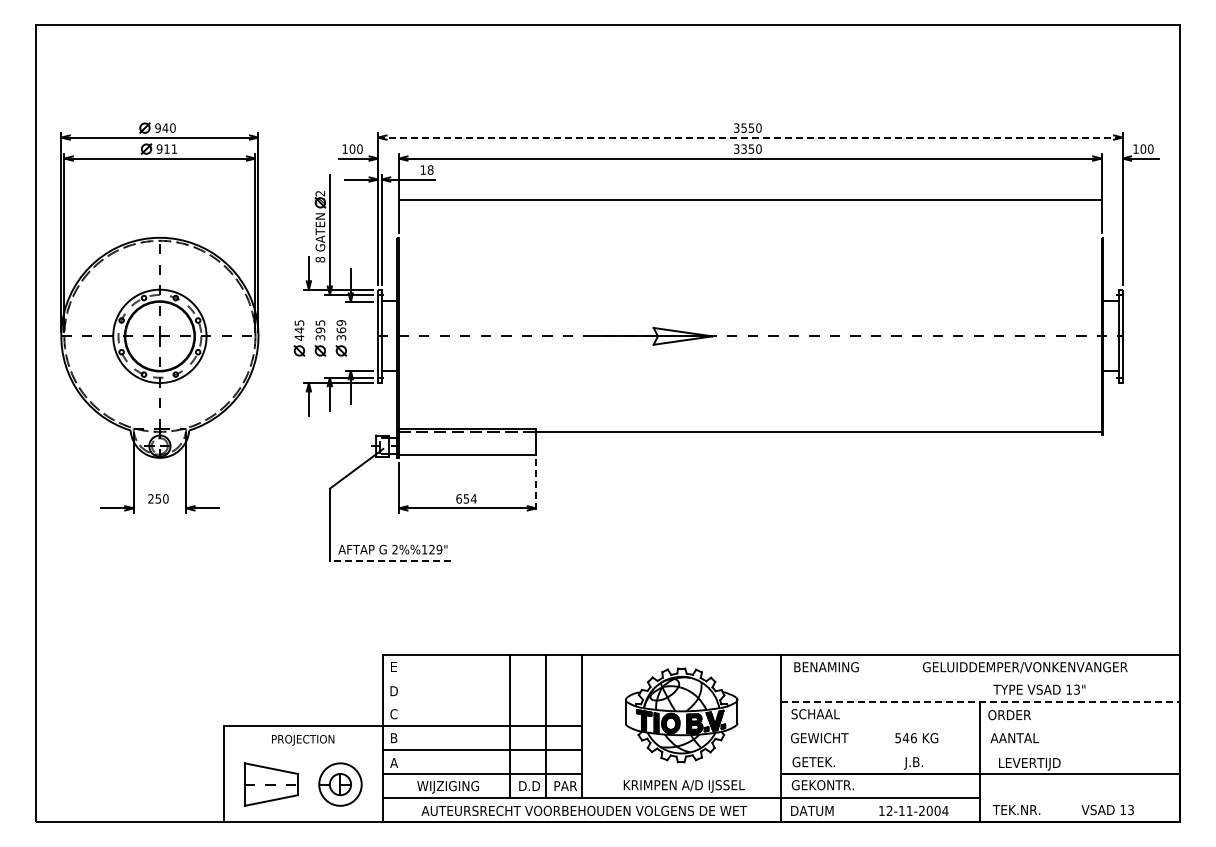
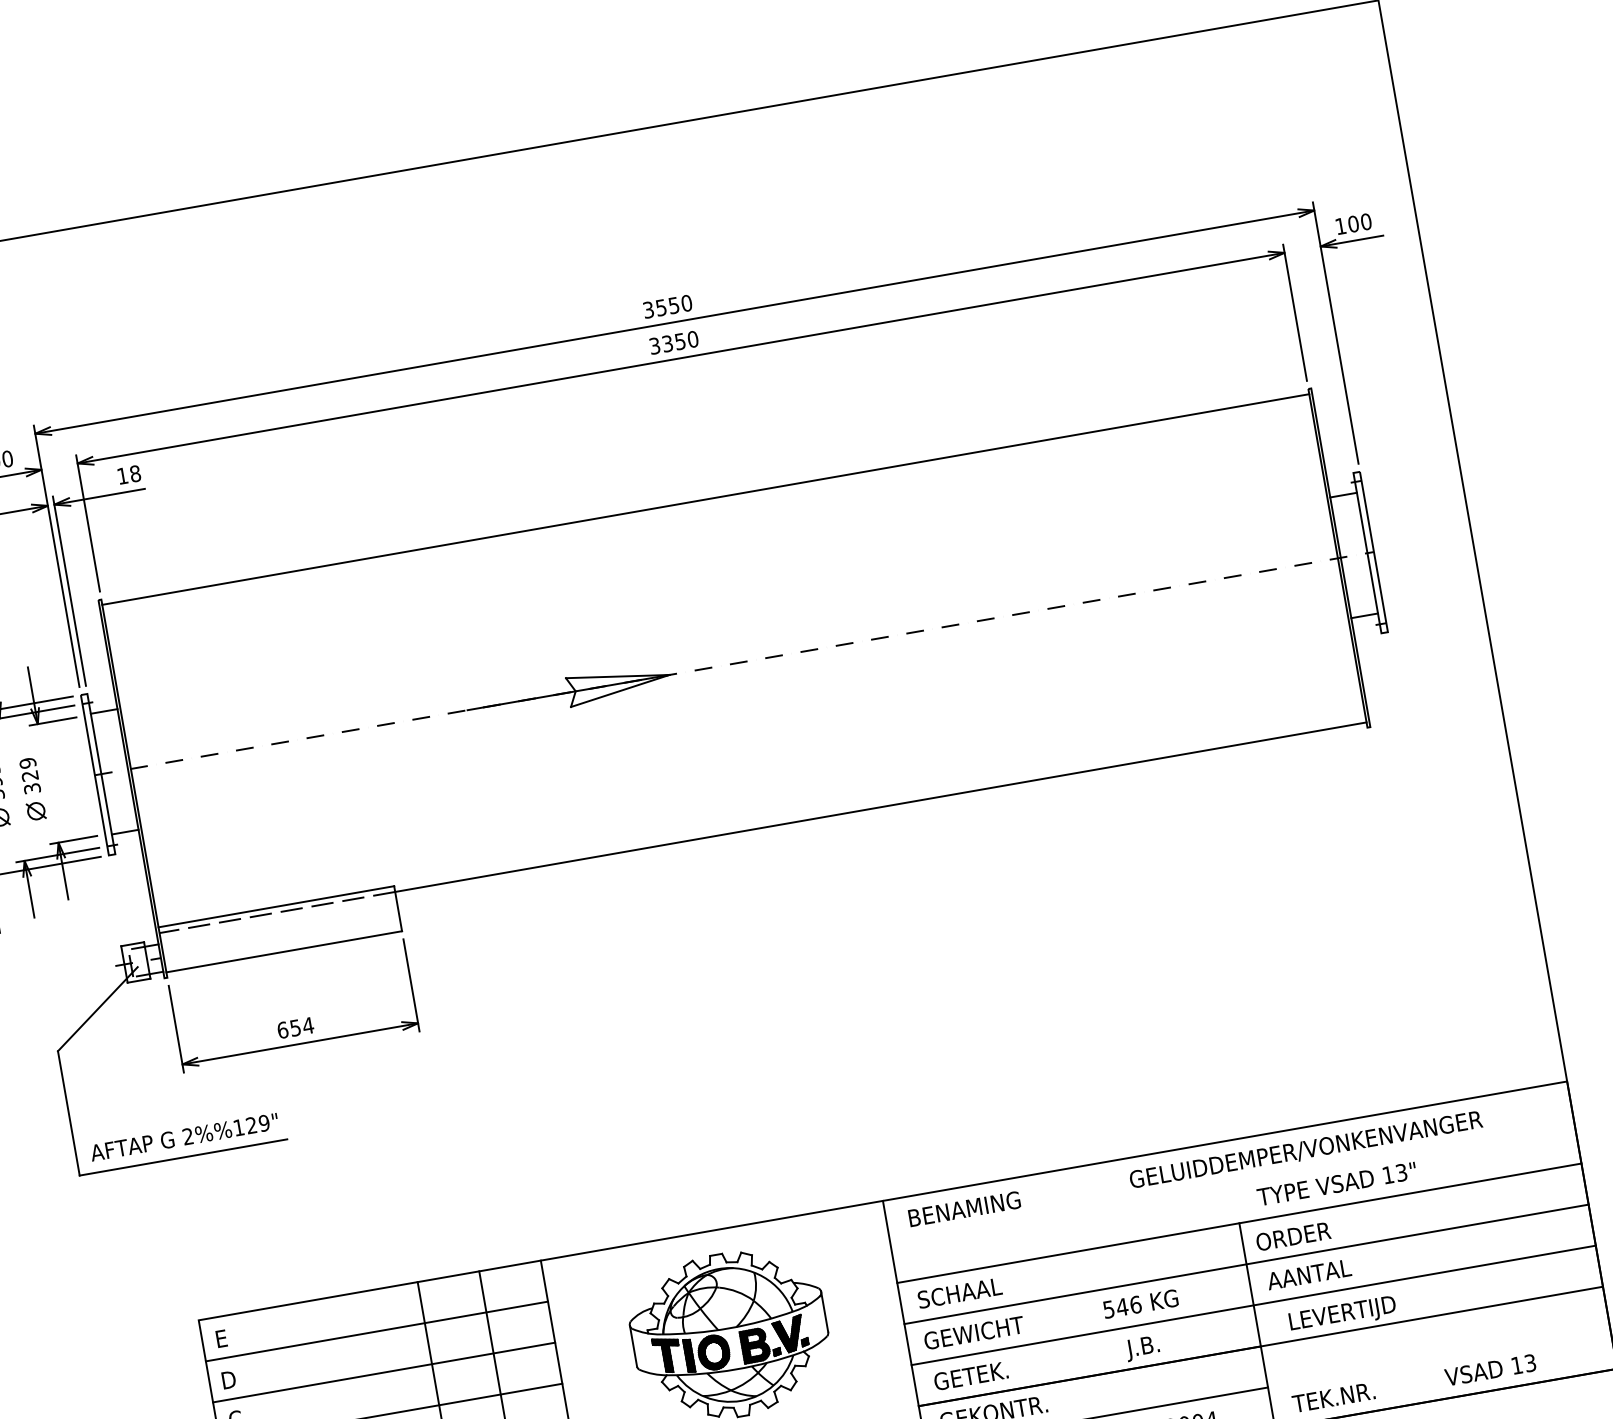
line: (750, 137) -> (675, 321), dashed -> solid
line: (750, 199) -> (705, 498), moved
text: (341, 330) -> (30, 776), 369 -> 329
line: (536, 486) -> (412, 985), dashed -> solid
line: (389, 561) -> (182, 1158), dashed -> solid
line: (482, 678) -> (376, 1331), added
line: (482, 702) -> (384, 1372), added
line: (980, 702) -> (1239, 1223), dashed -> solid
line: (980, 726) -> (1246, 1264), added
line: (980, 750) -> (1254, 1306), added

